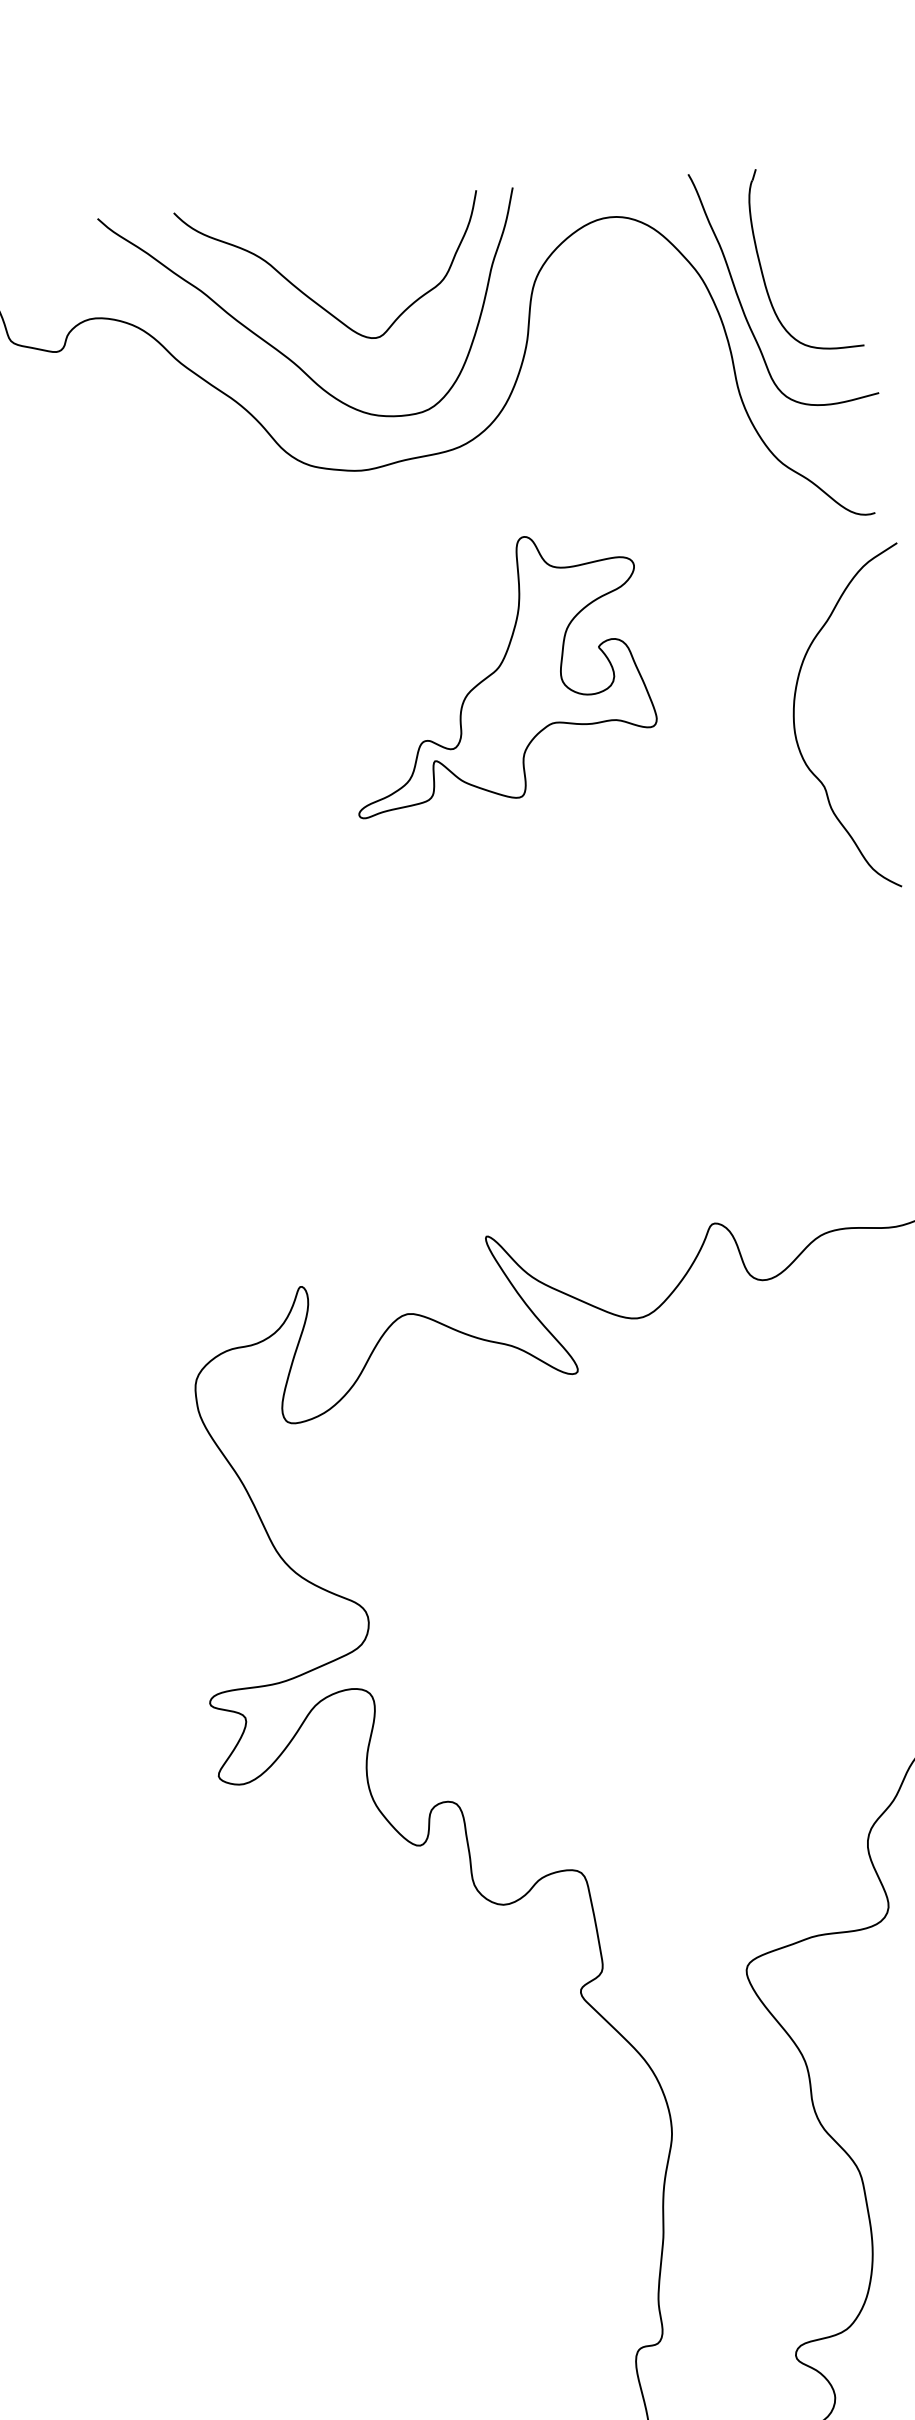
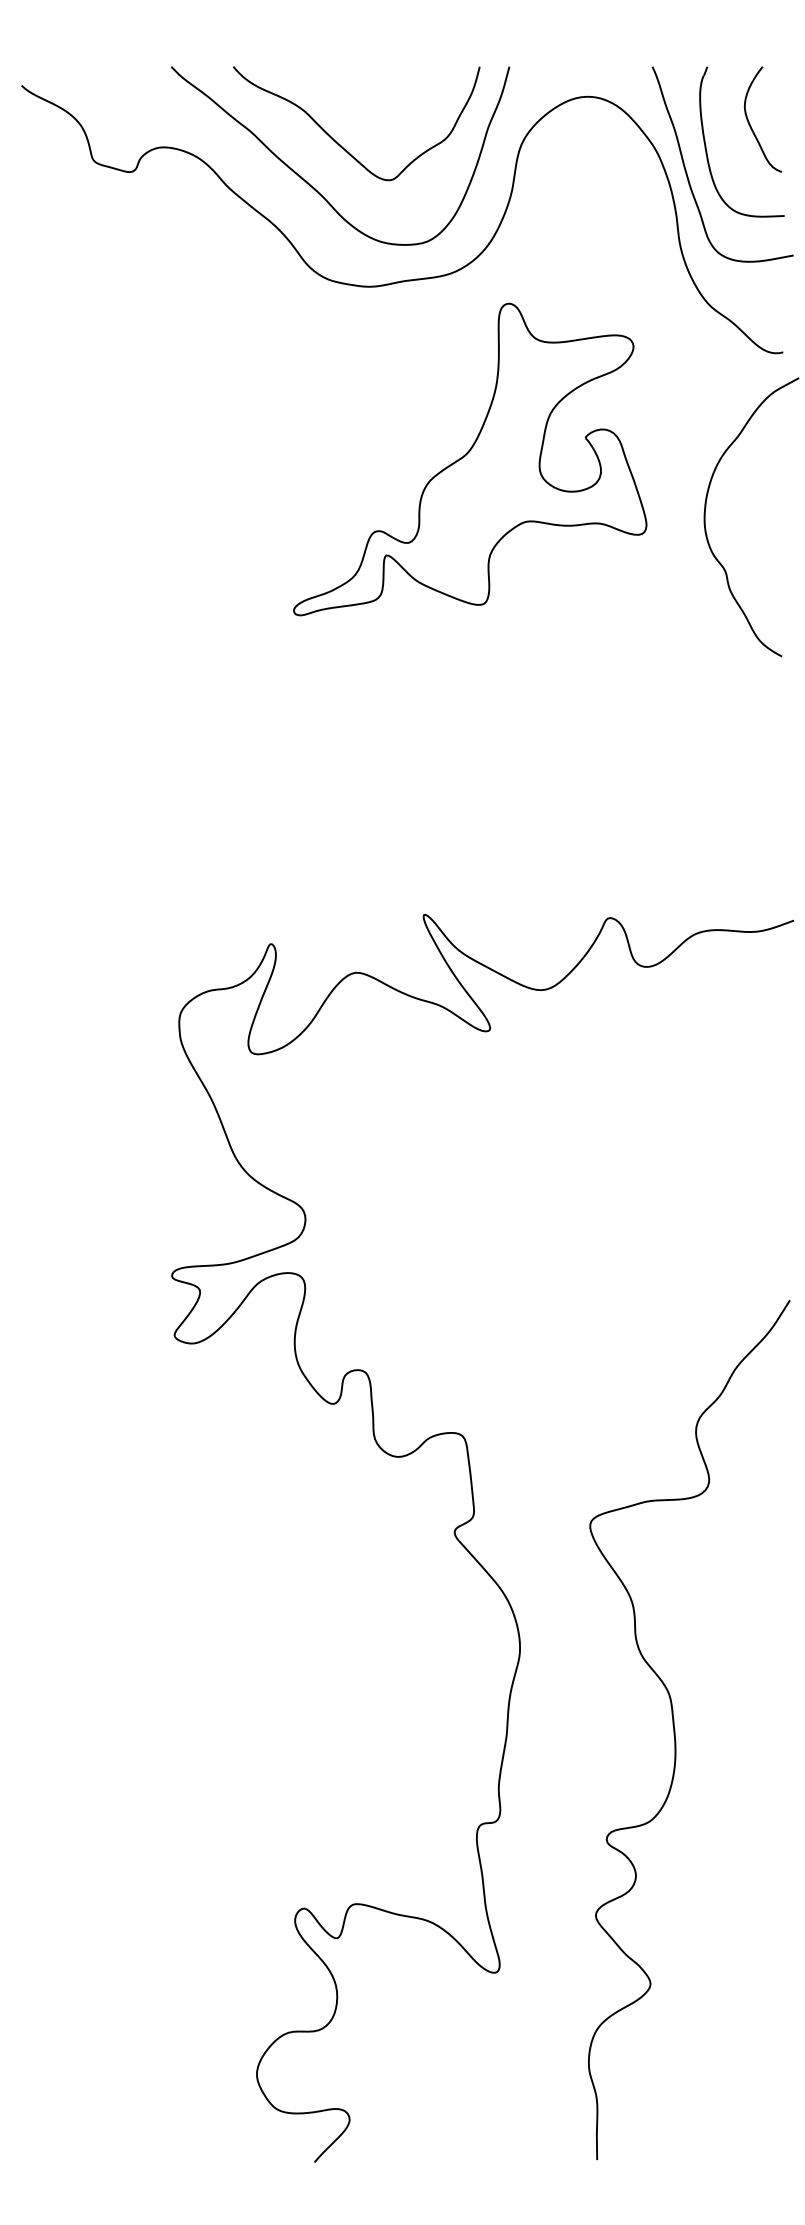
curve: (813, 234) -> (750, 123), added
part: (501, 673) -> (470, 459), size x1.43

